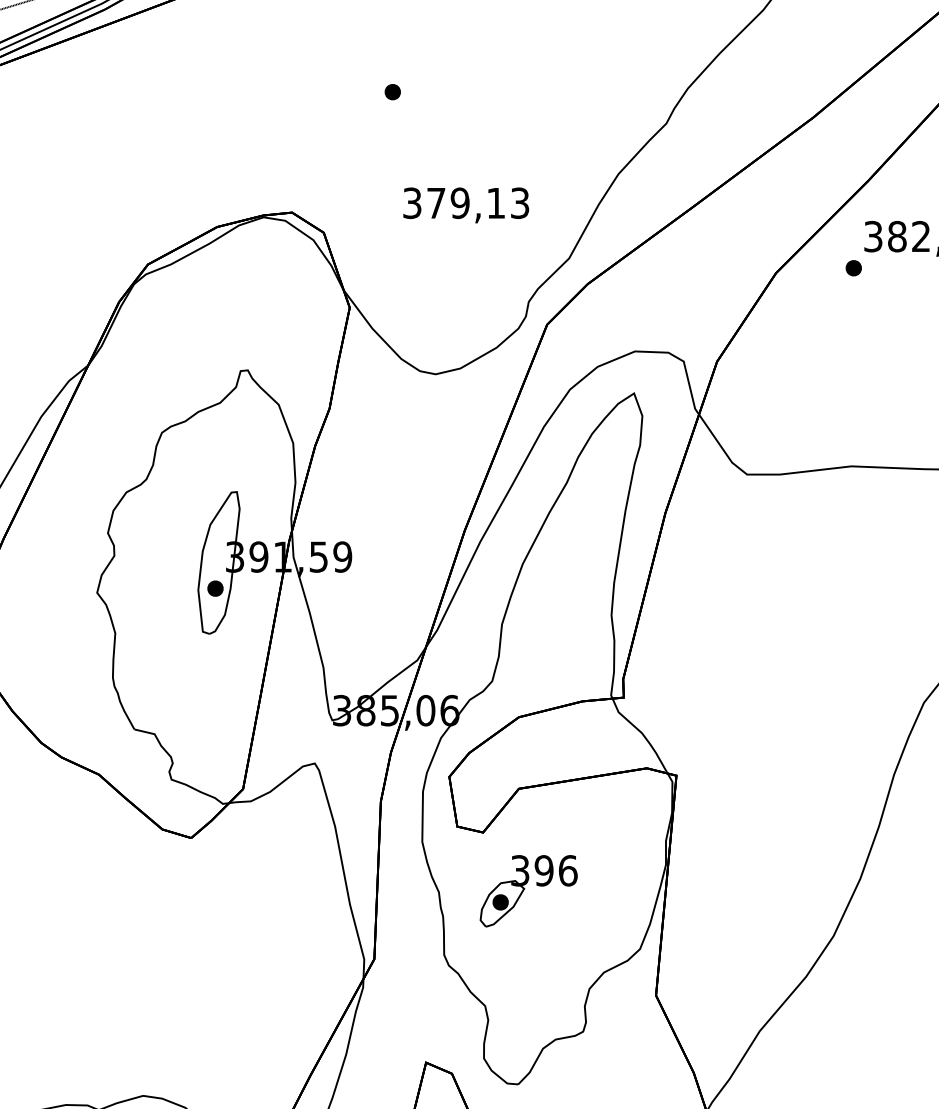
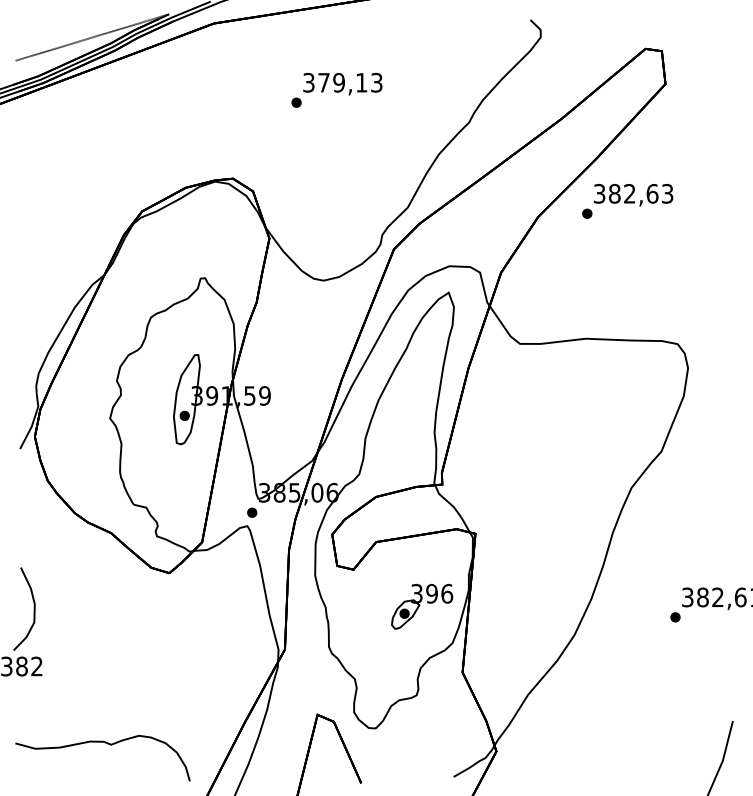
text: (465, 204) -> (342, 83), moved
part: (322, 741) -> (252, 512), added
part: (529, 890) -> (422, 606), moved

